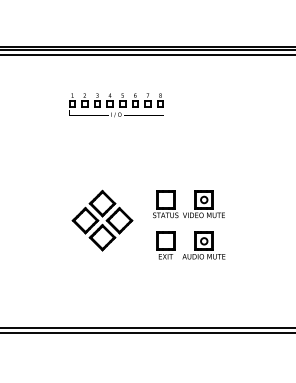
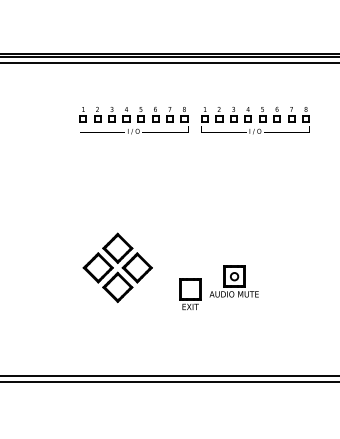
part: (222, 105) -> (255, 120), added
part: (188, 204) -> (216, 234), removed
part: (102, 220) -> (117, 267), moved
part: (165, 245) -> (190, 294), moved

